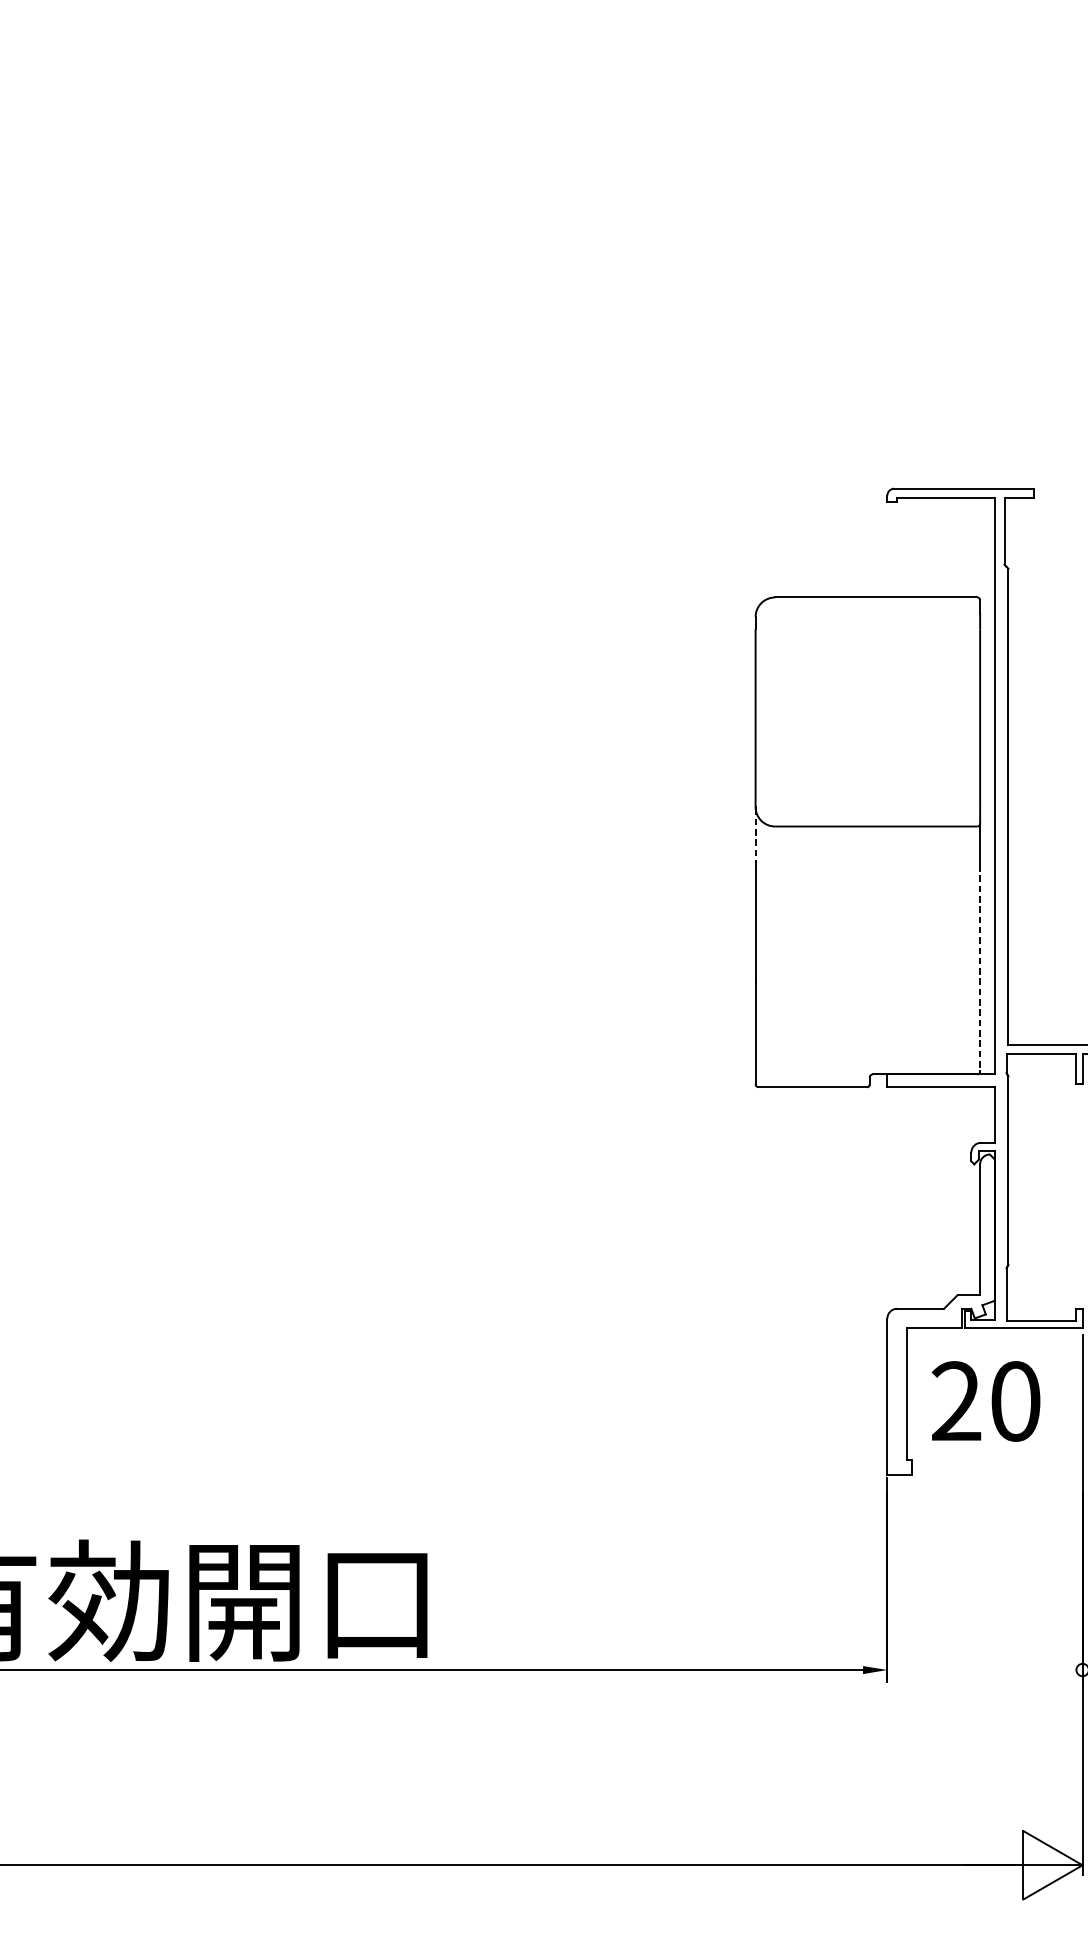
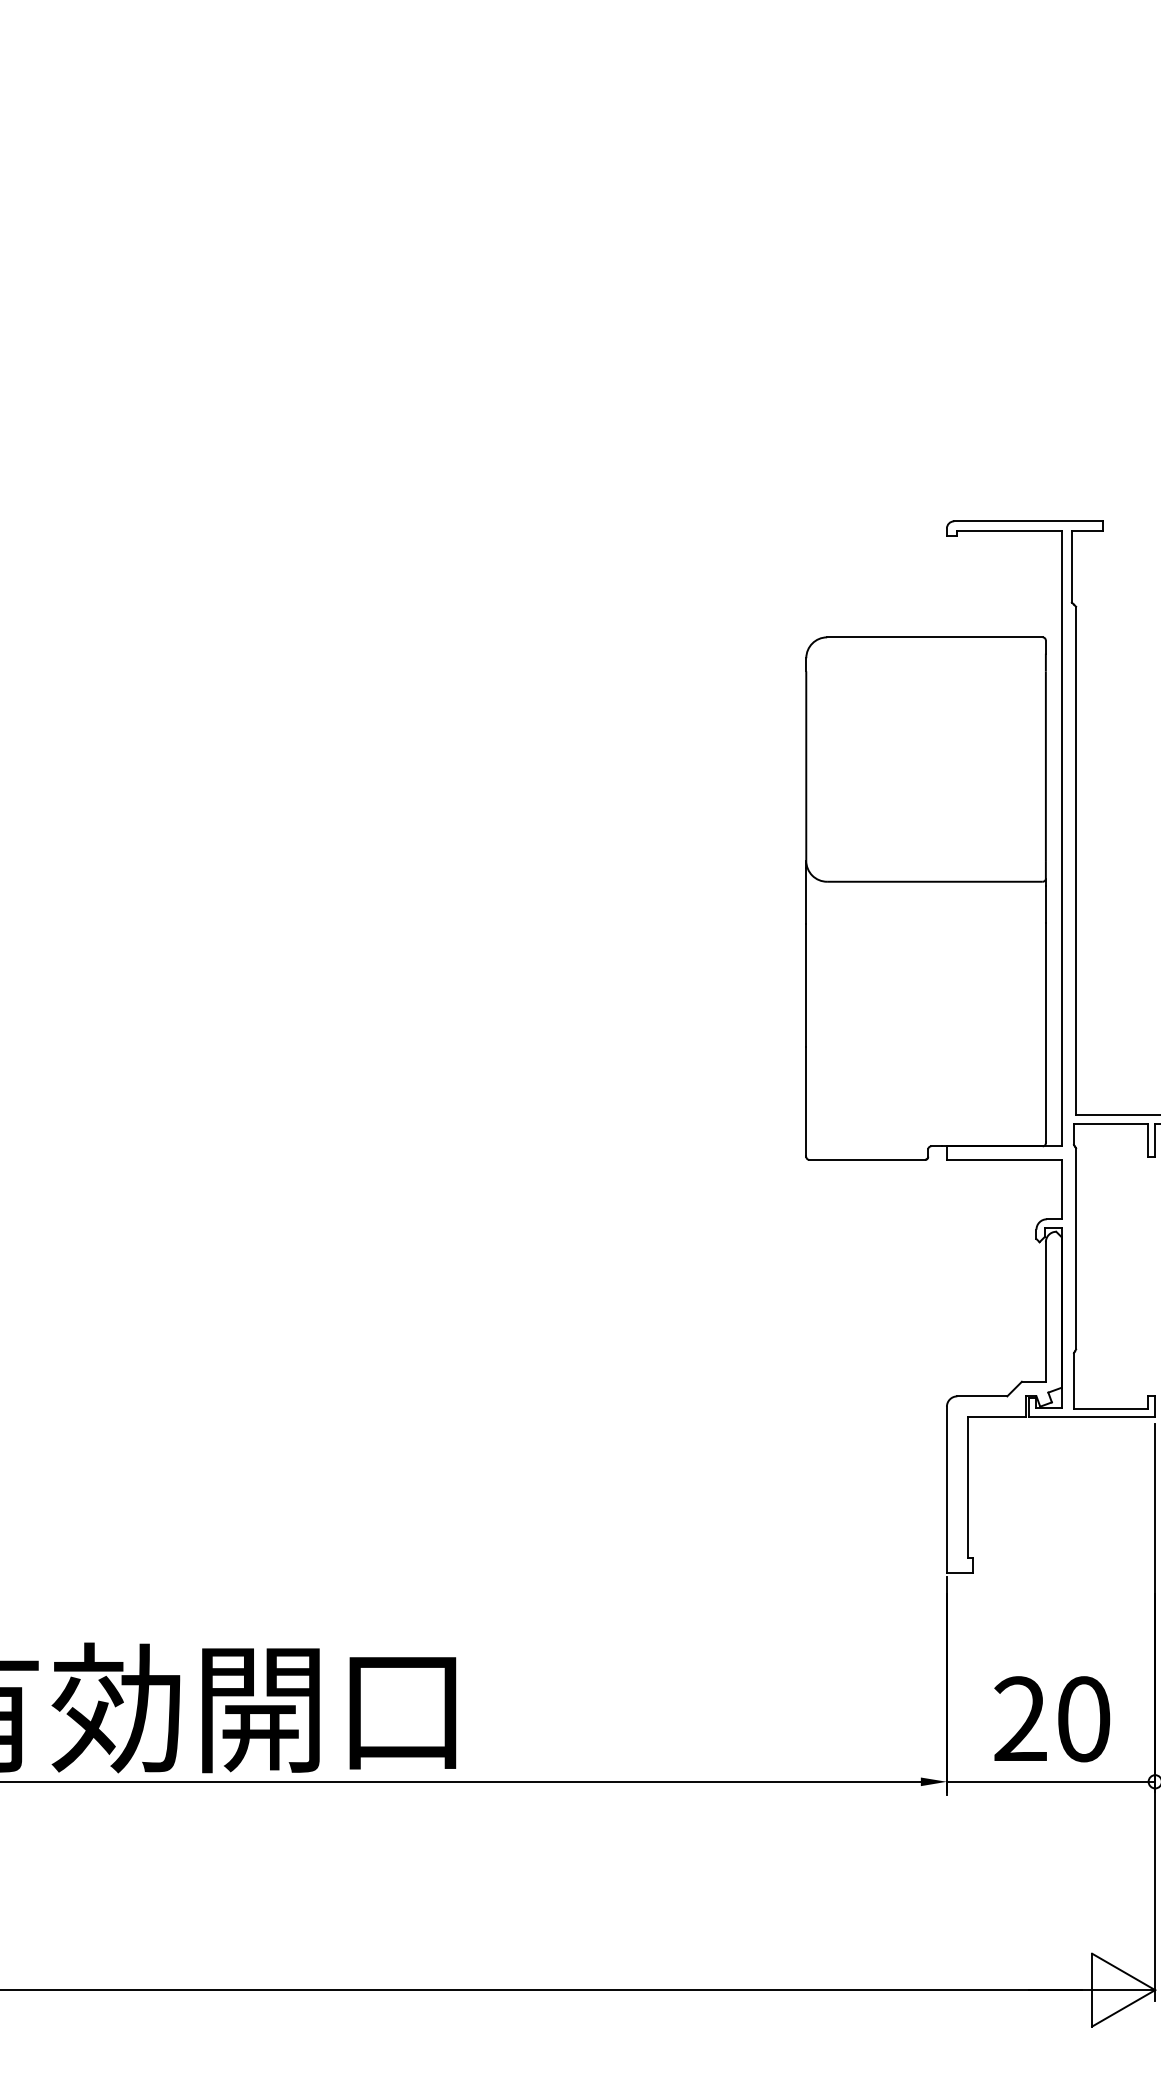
line: (755, 839) -> (806, 895), dashed -> solid
line: (979, 967) -> (1045, 1032), dashed -> solid
text: (986, 1401) -> (1052, 1719), moved
line: (984, 1669) -> (1050, 1781), added

